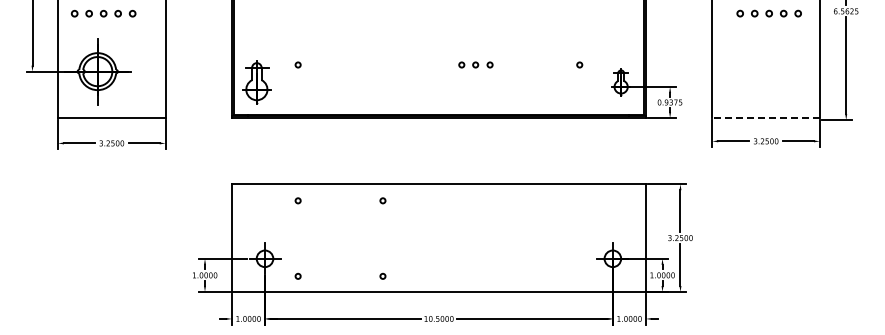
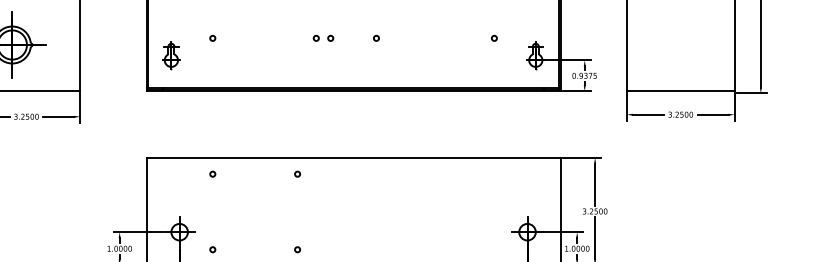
part: (482, 64) -> (323, 37), moved
part: (256, 82) -> (171, 55), size x0.62
line: (766, 118) -> (681, 91), dashed -> solid

